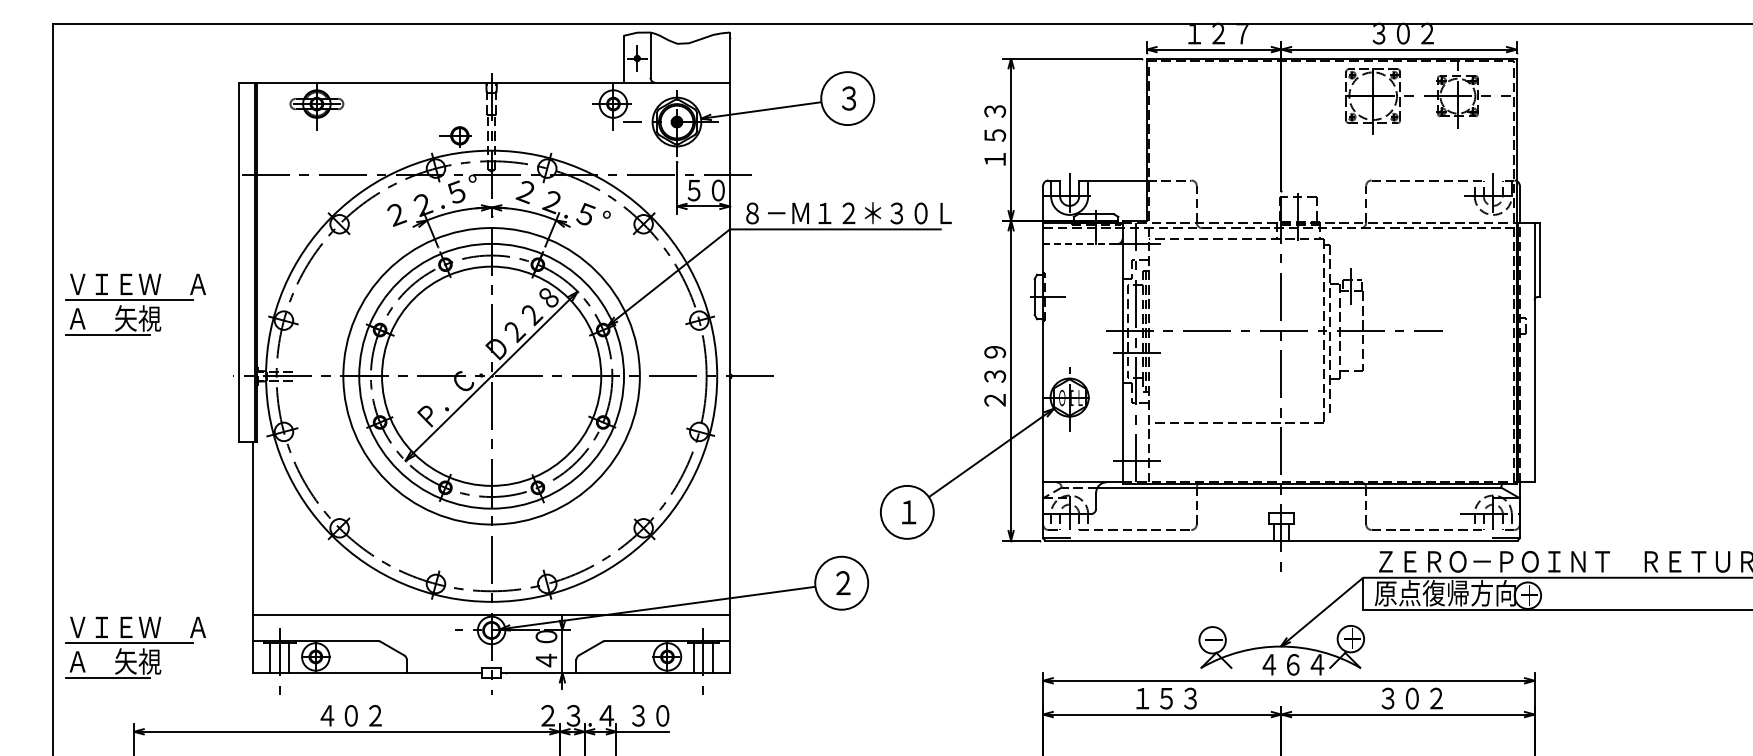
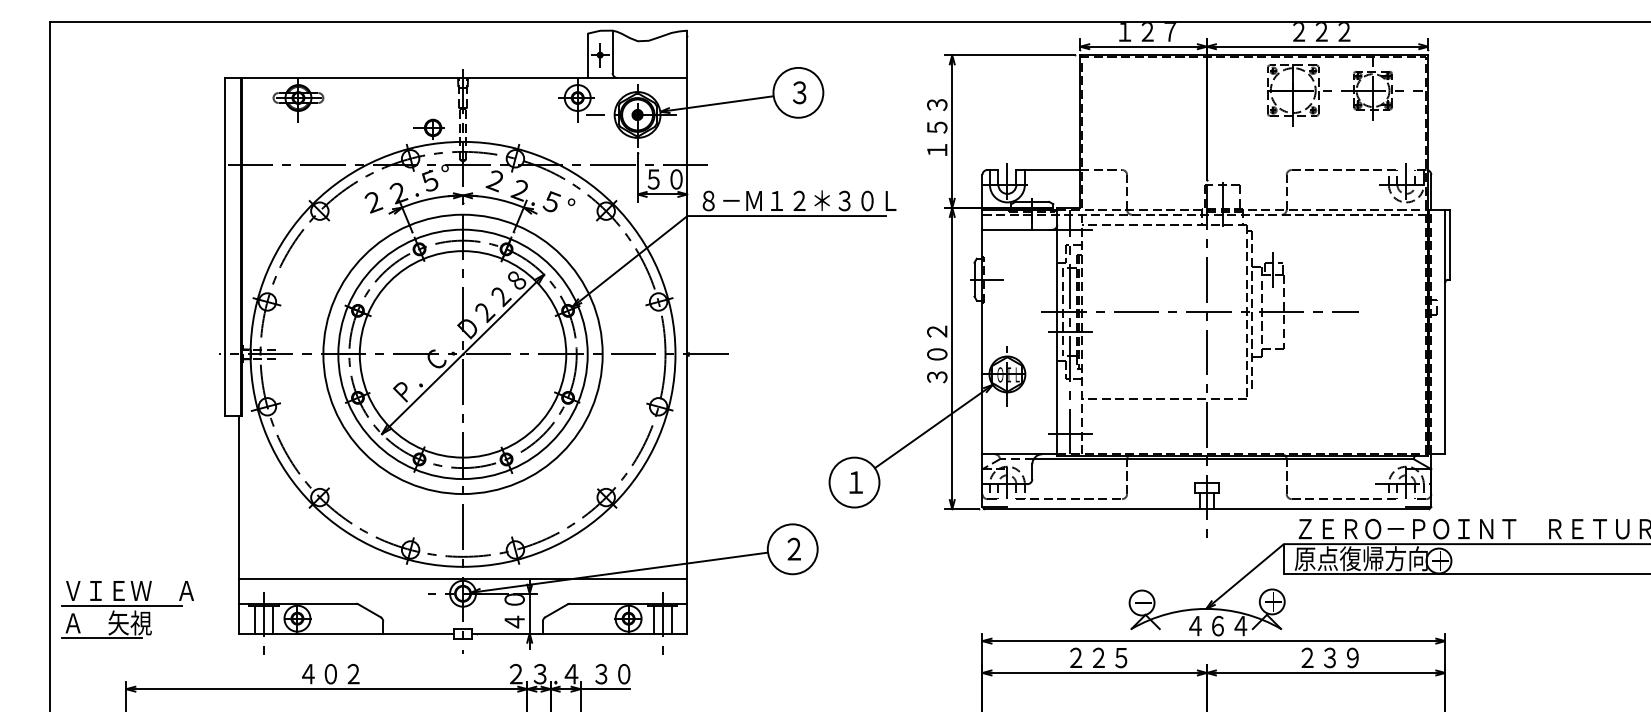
text: (1390, 34) -> (1309, 32), ３０２ -> ２２２
line: (1080, 244) -> (1017, 230), dashed -> solid
part: (135, 304) -> (127, 286), removed
text: (995, 375) -> (937, 353), ２３９ -> ３０２
text: (1166, 698) -> (1098, 657), １５３ -> ２２５
text: (1411, 698) -> (1329, 657), ３０２ -> ２３９

